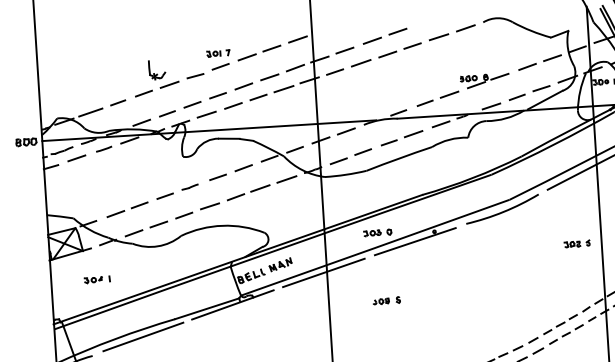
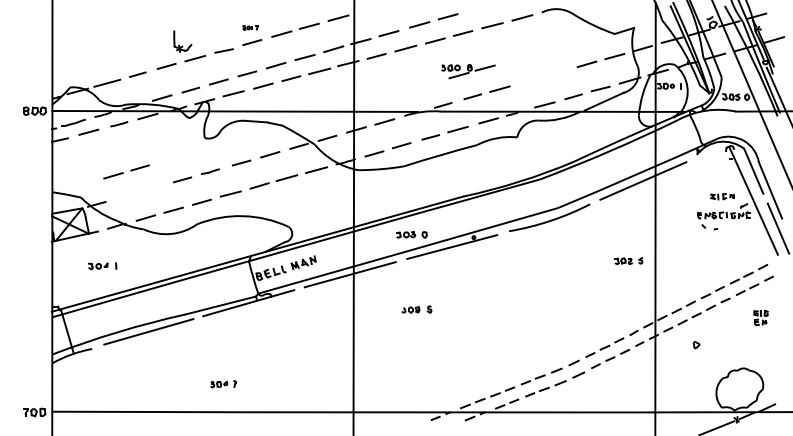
part: (218, 53) -> (250, 27), size x0.6
part: (484, 80) -> (468, 71), moved
line: (124, 210) -> (123, 172), moved

